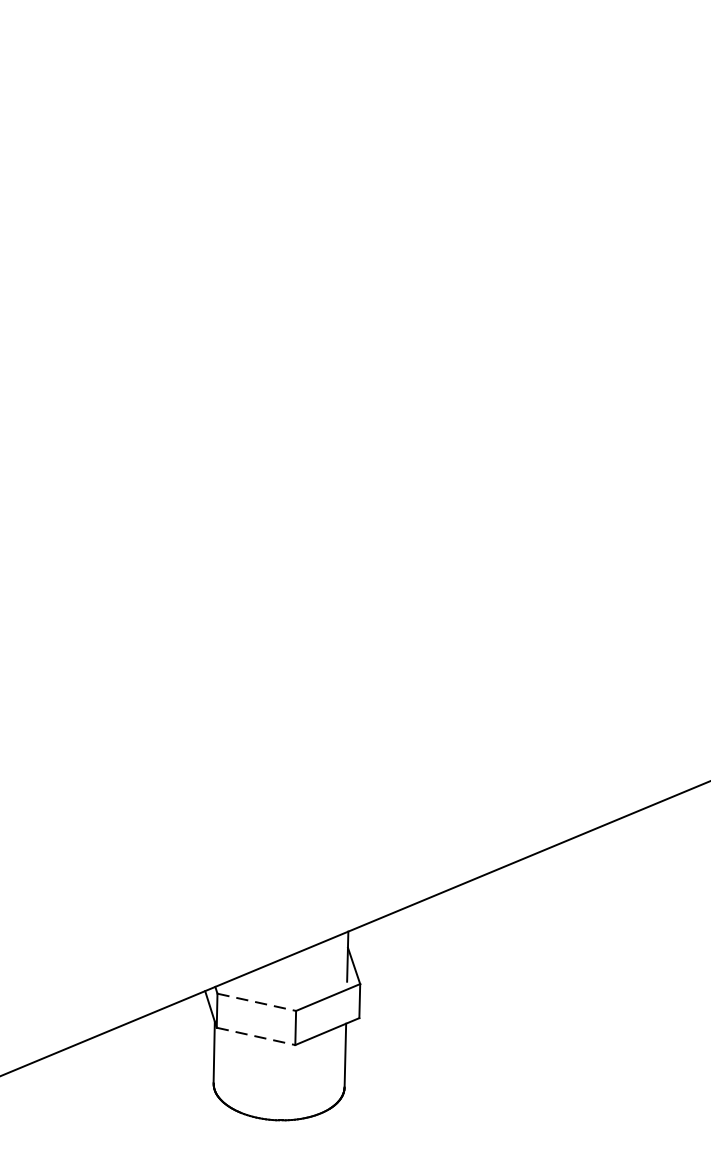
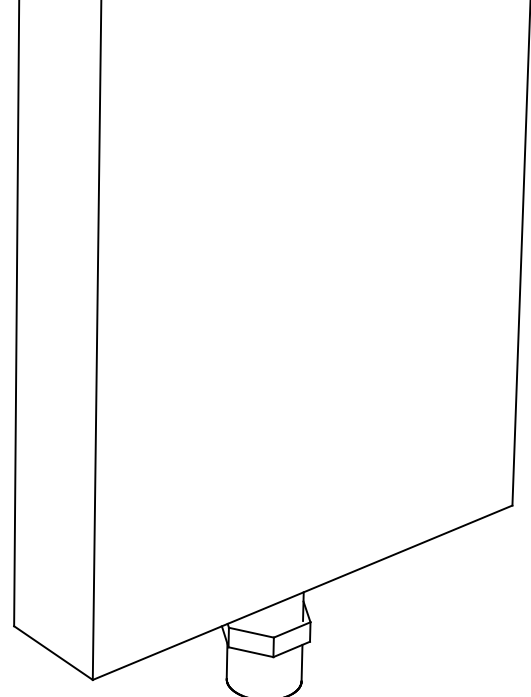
line: (256, 1001) -> (251, 632), dashed -> solid
line: (255, 1036) -> (250, 652), dashed -> solid

